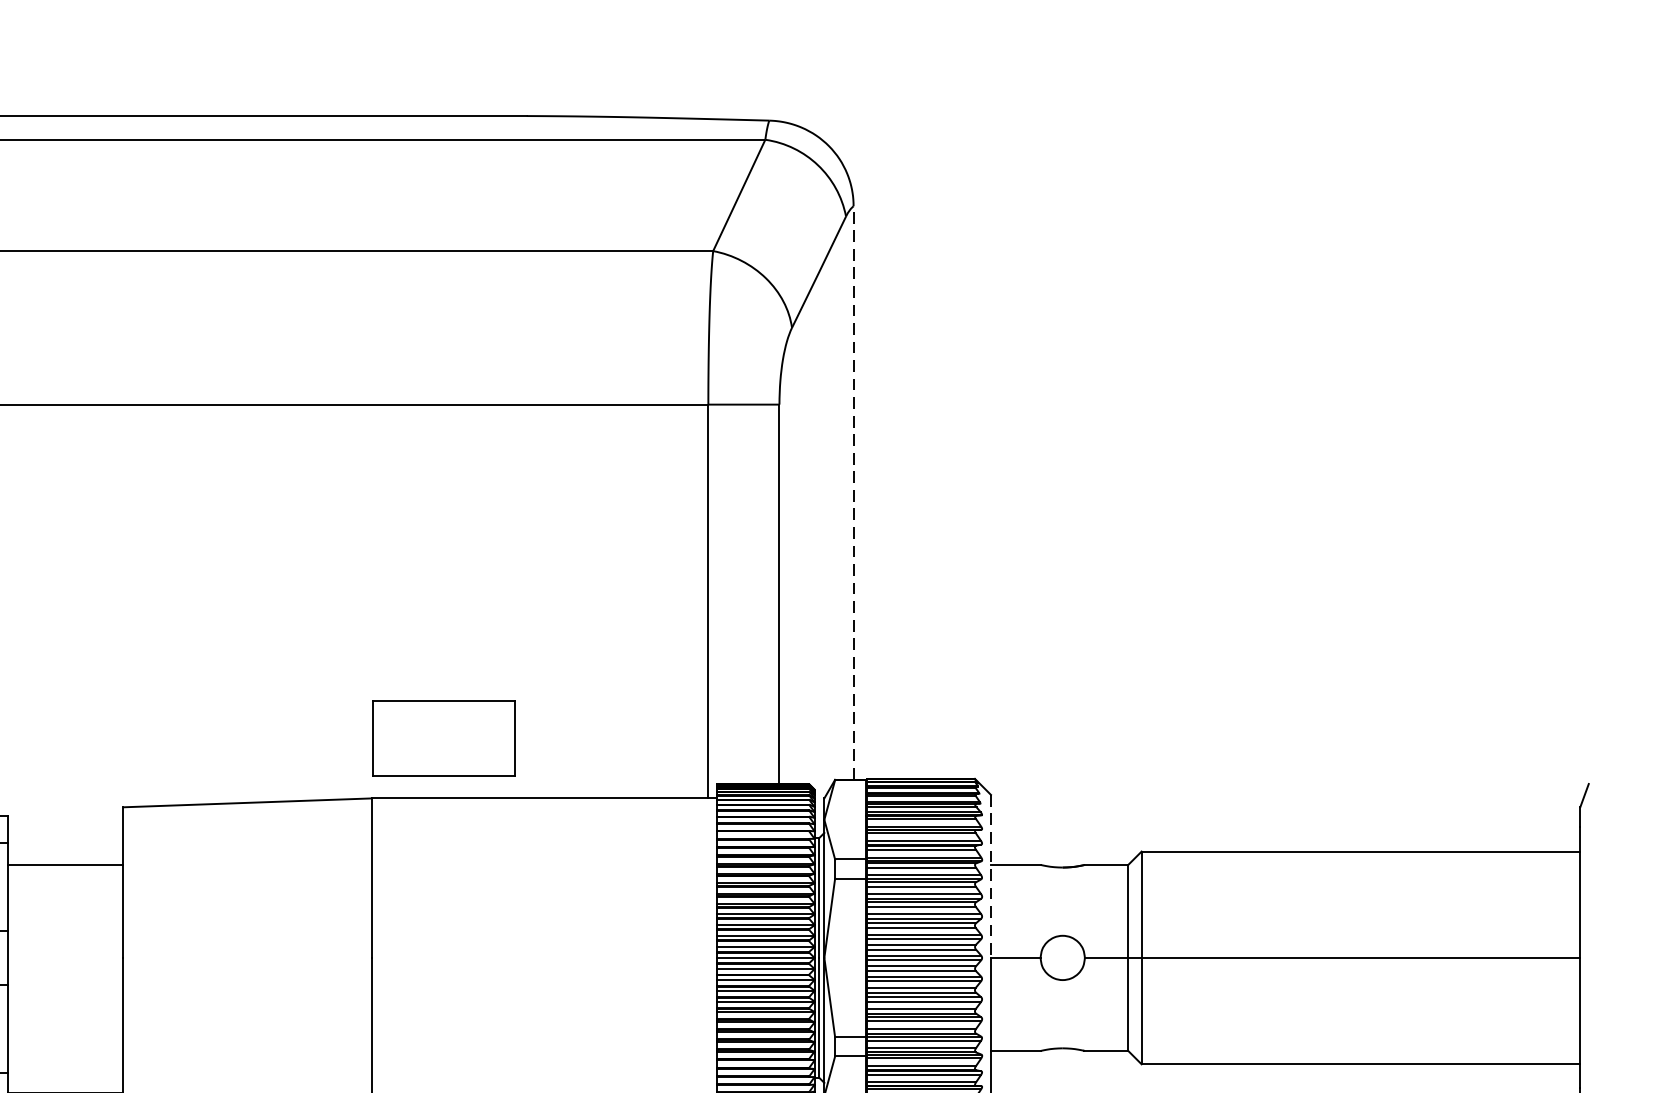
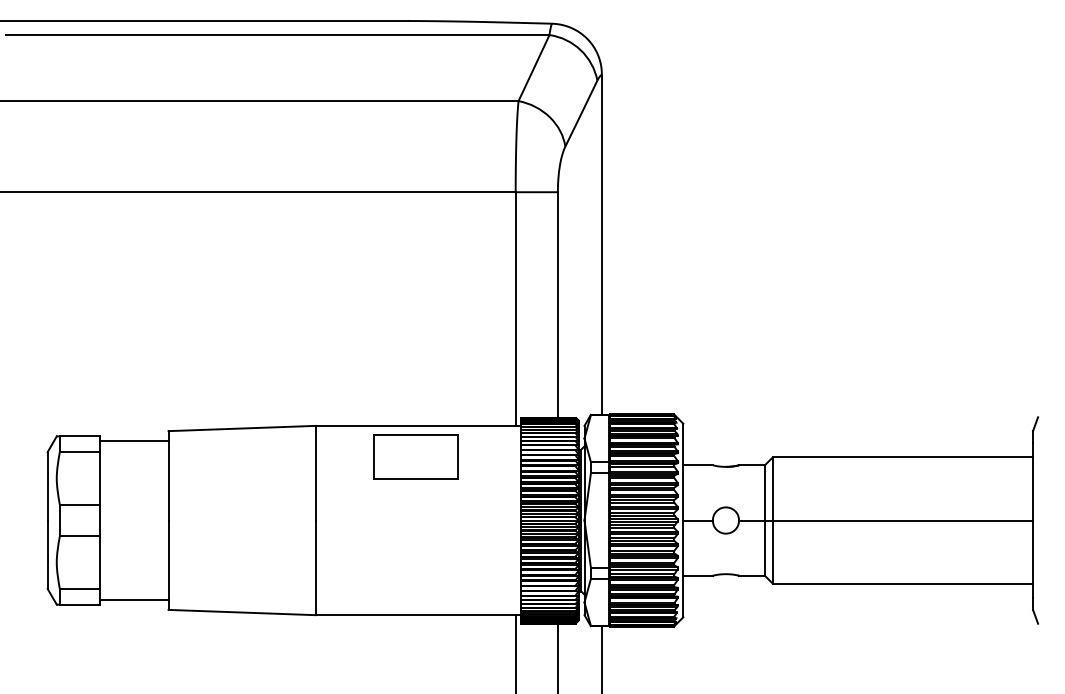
line: (852, 492) -> (601, 244), dashed -> solid
part: (443, 737) -> (415, 456), moved
line: (65, 865) -> (134, 440), moved
line: (991, 877) -> (683, 472), dashed -> solid

